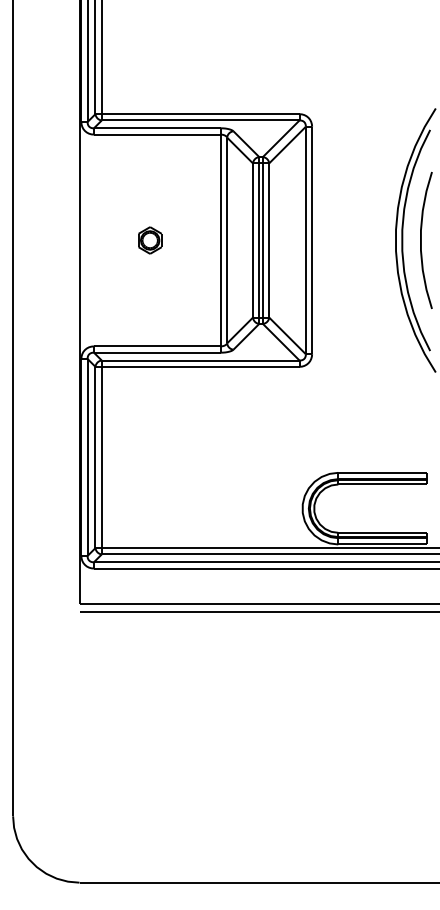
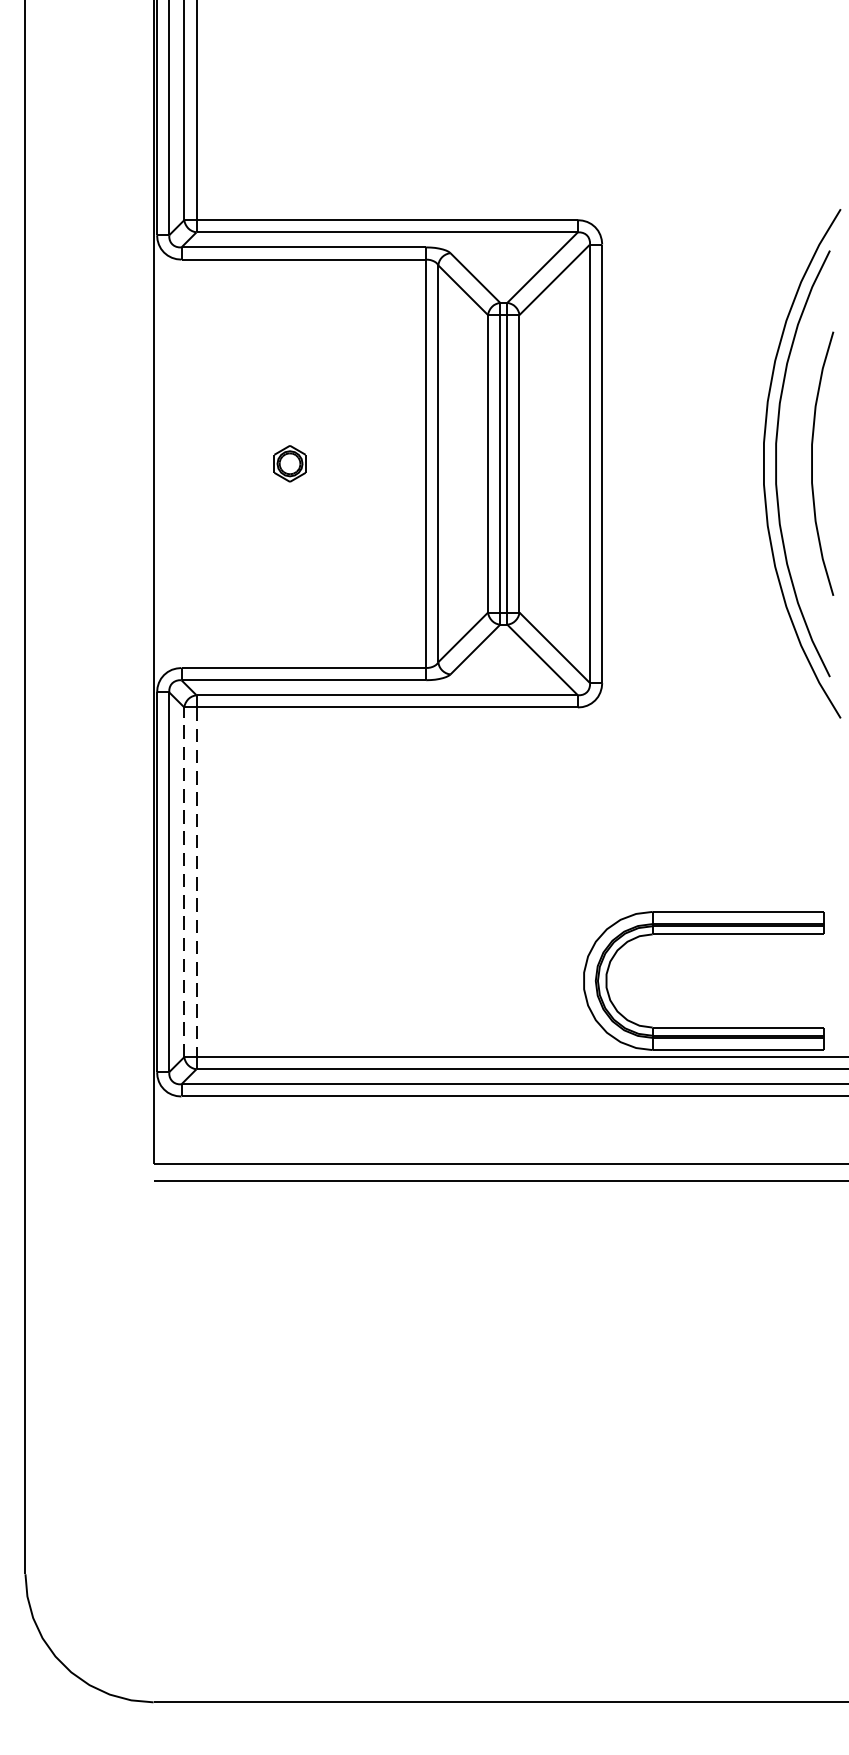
part: (150, 240) -> (290, 463), size x0.7
line: (95, 457) -> (184, 882), solid -> dashed
line: (101, 457) -> (195, 882), solid -> dashed

